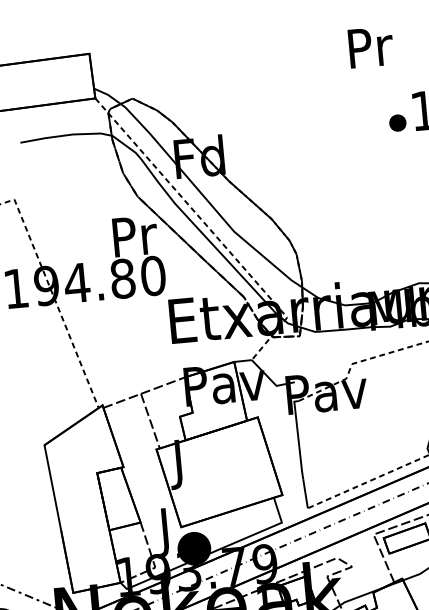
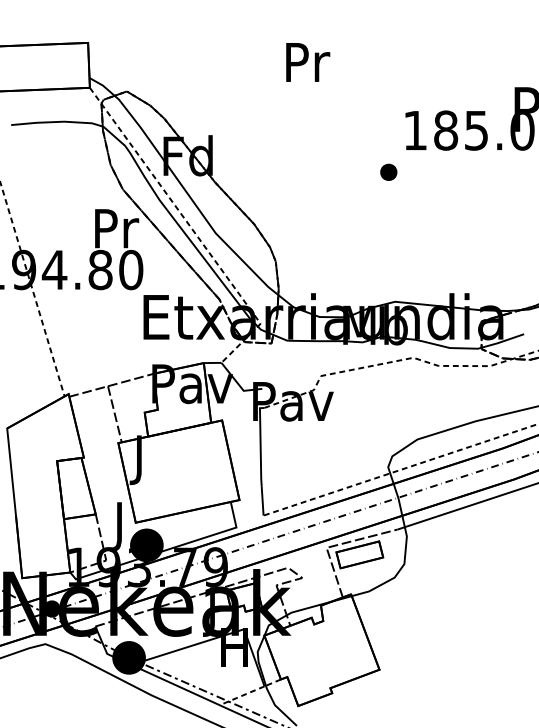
text: (371, 47) -> (308, 62), moved
part: (397, 122) -> (388, 171), moved

